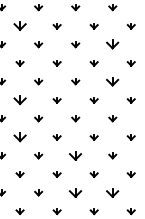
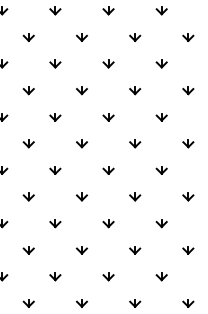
part: (19, 26) -> (27, 37), size x0.62
part: (112, 44) -> (161, 63), size x0.62
part: (112, 81) -> (161, 116), size x0.62
part: (19, 100) -> (27, 144), size x0.62
part: (19, 137) -> (27, 197), size x0.62
part: (75, 155) -> (108, 222), size x0.62
part: (75, 192) -> (108, 276), size x0.62
part: (112, 192) -> (161, 276), size x0.62

